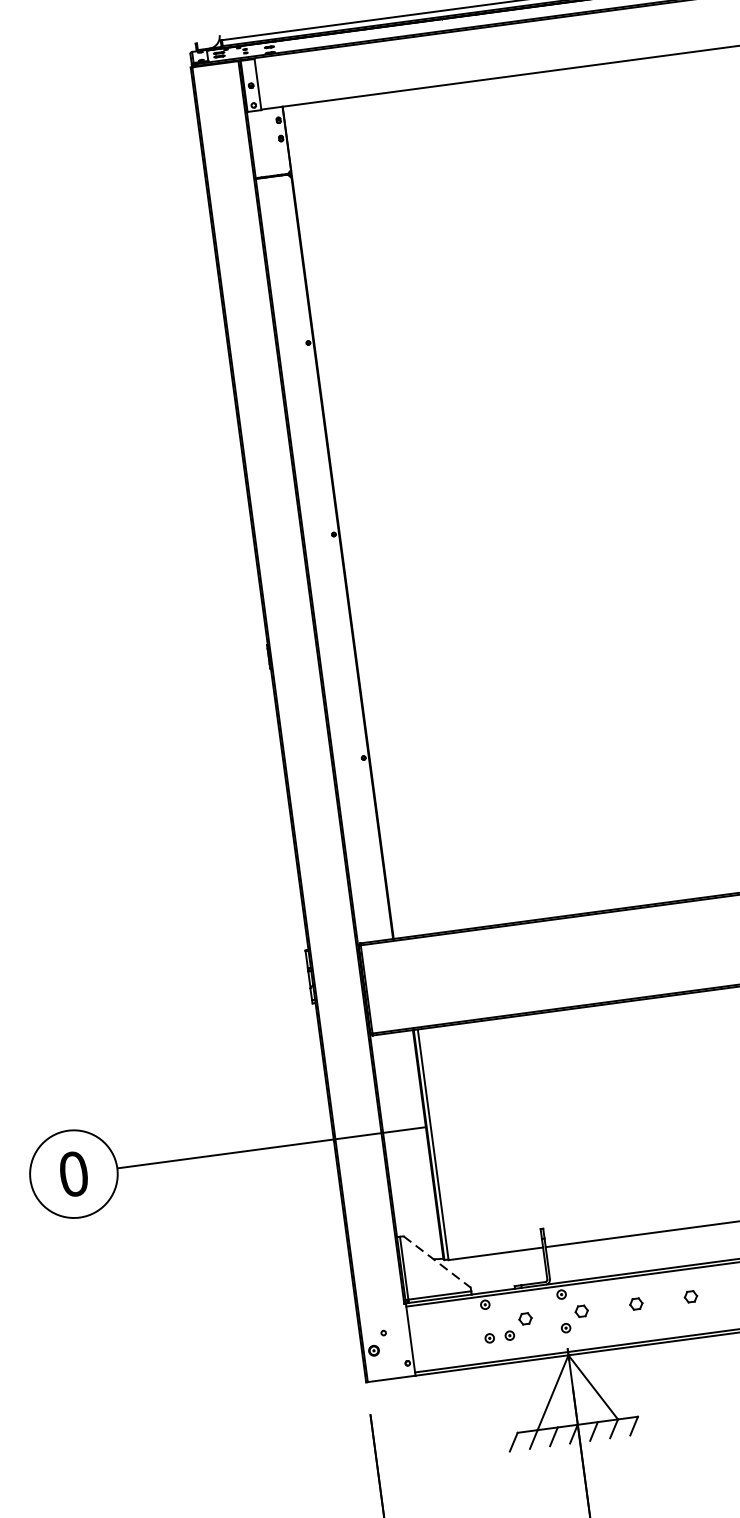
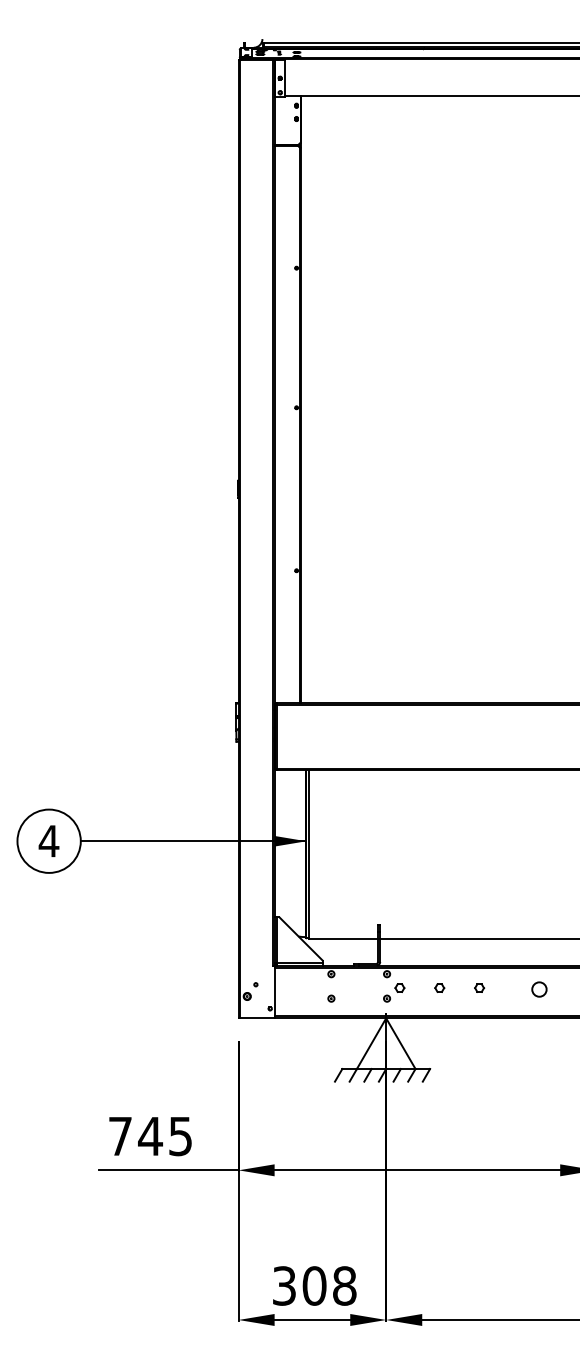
fill: (404, 1128) -> (290, 840), added
text: (72, 1173) -> (48, 840), 0 -> 4
line: (437, 1261) -> (301, 938), dashed -> solid
part: (518, 1325) -> (353, 992), removed

